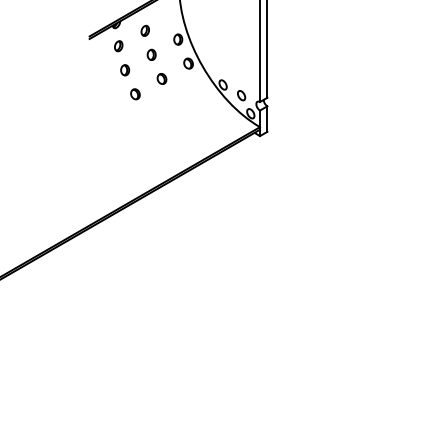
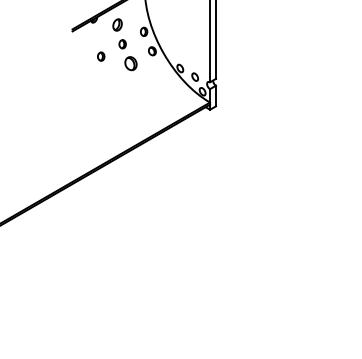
part: (144, 30) -> (116, 24), size x1.4
part: (118, 46) -> (95, 37), removed
part: (161, 78) -> (130, 63), size x1.6
part: (135, 94) -> (109, 76), removed

